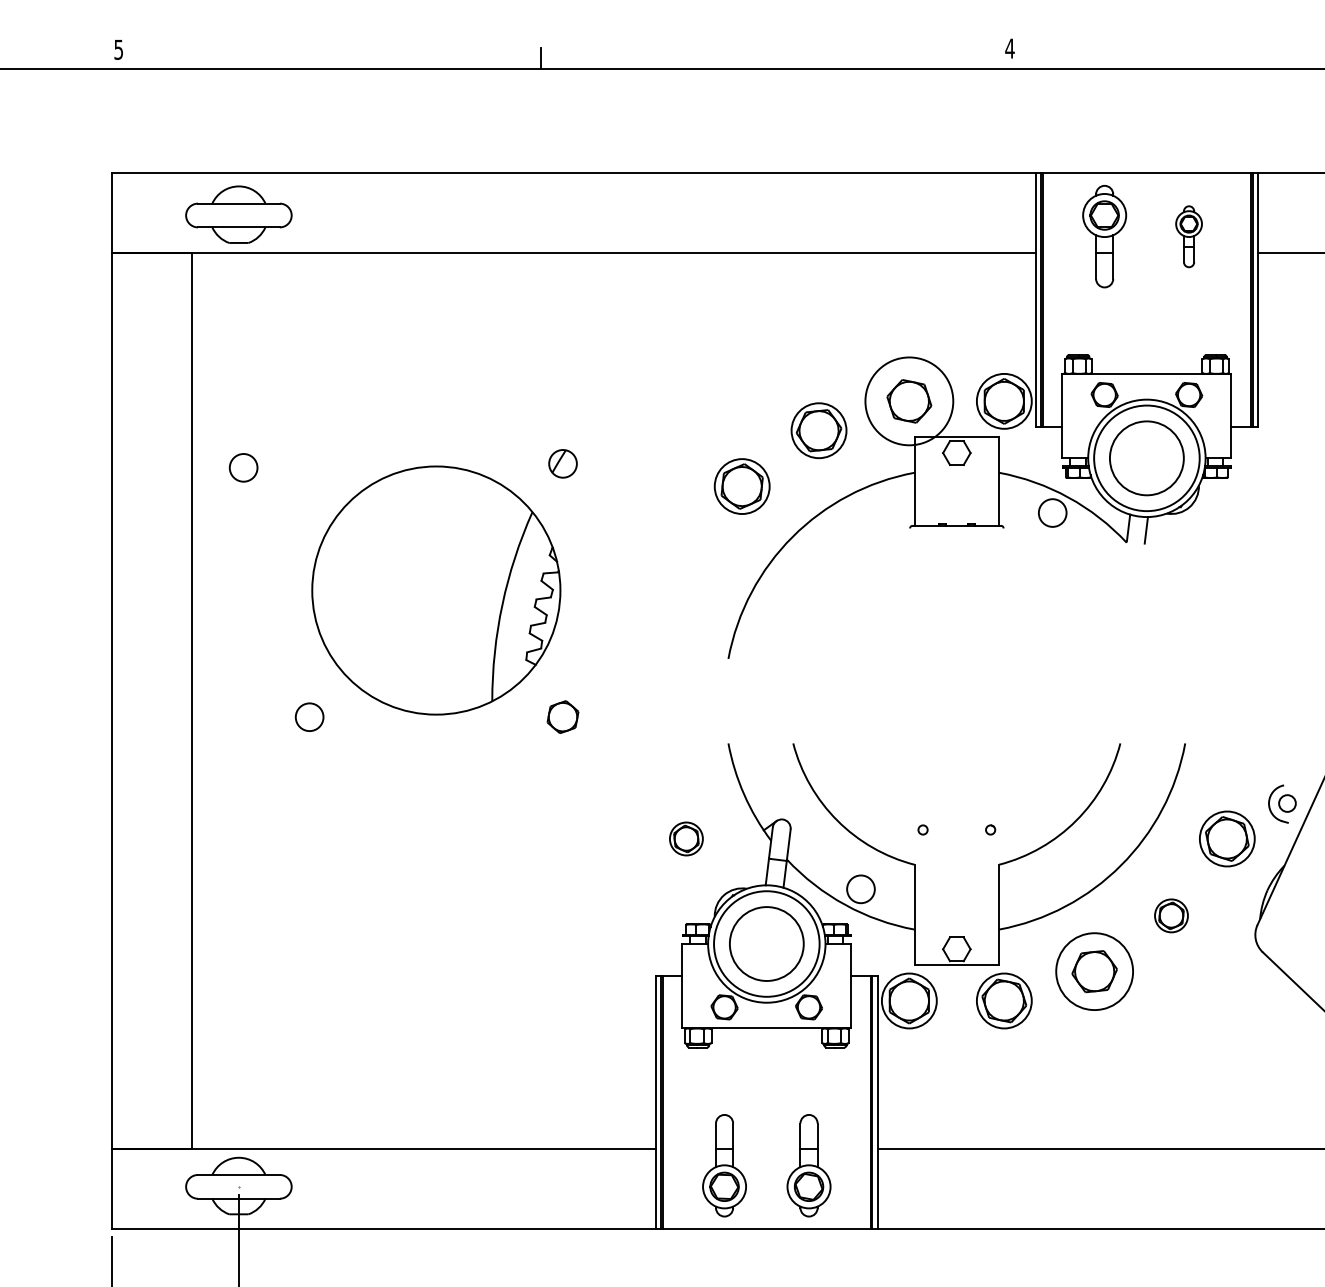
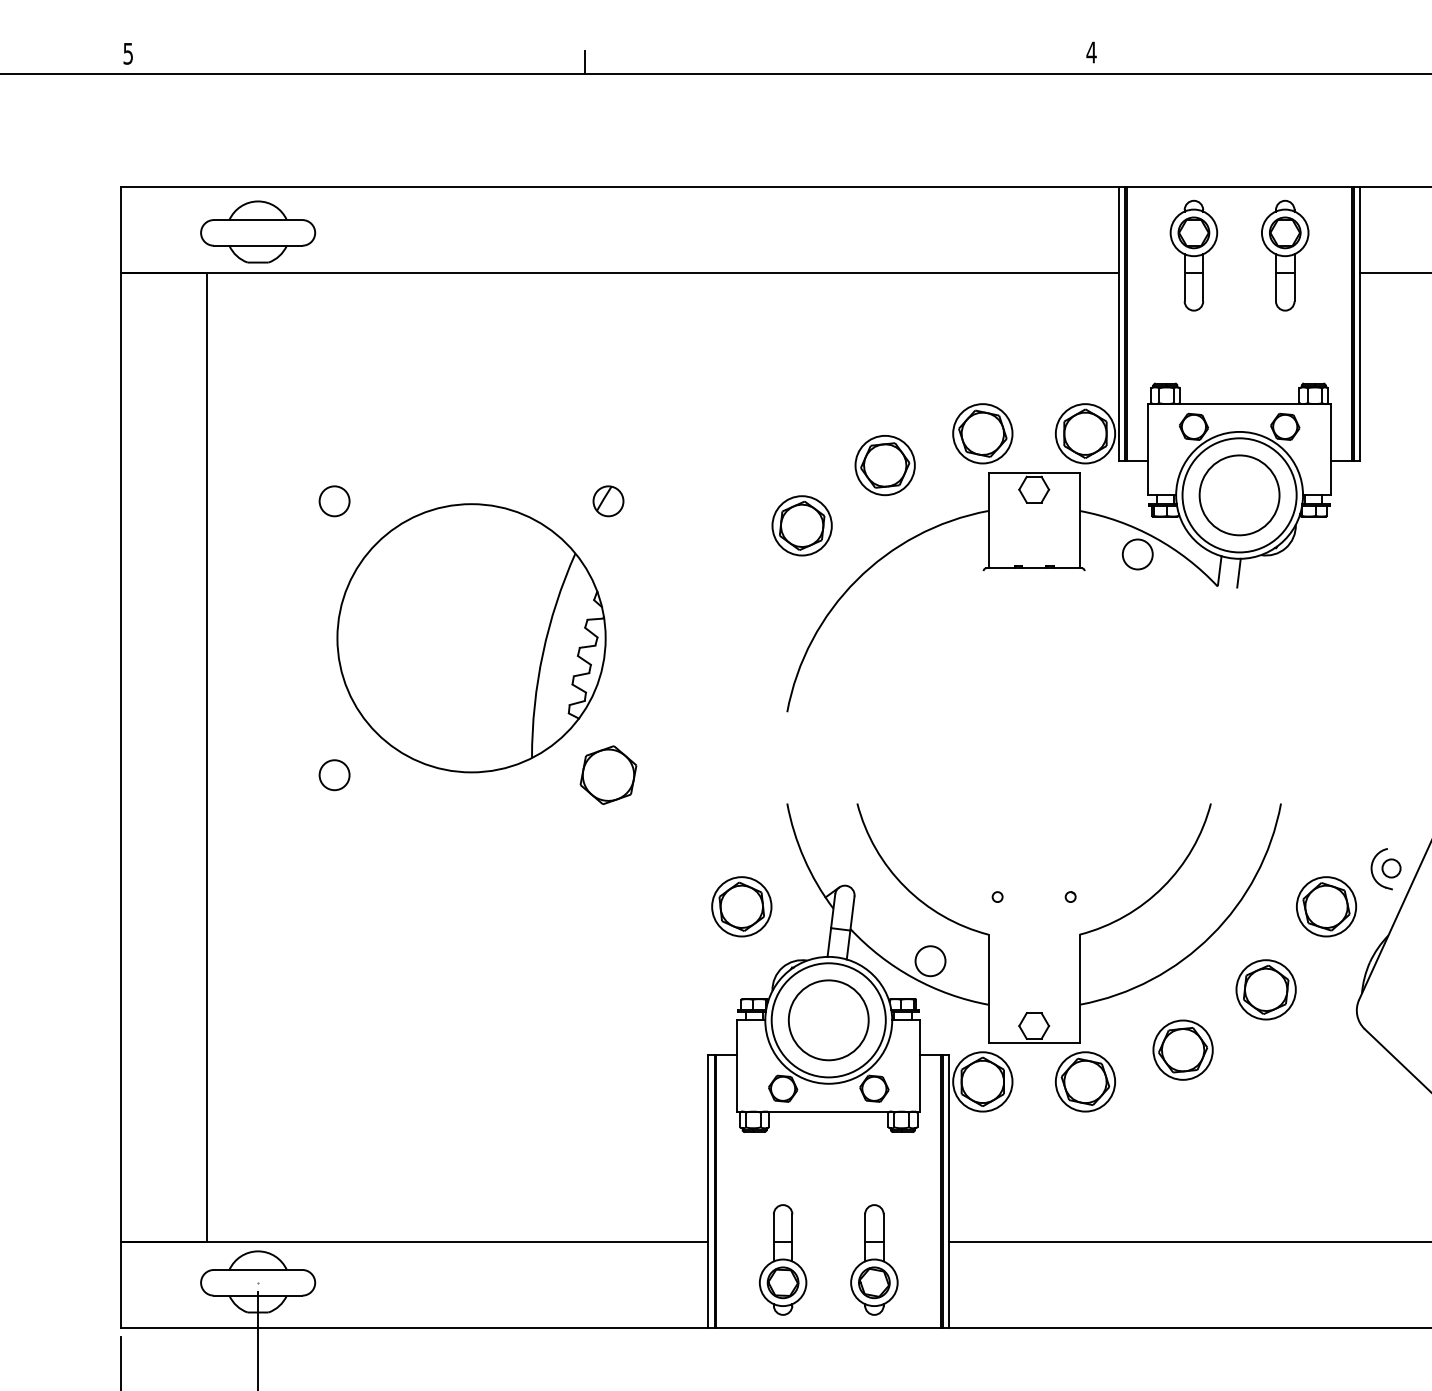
part: (1188, 236) -> (1284, 255), size x1.67
circle: (908, 400) -> (981, 432), size x0.62
circle: (243, 467) -> (334, 500), moved
part: (562, 716) -> (607, 774), size x1.67
part: (686, 838) -> (741, 906), size x1.67
part: (1171, 915) -> (1266, 989), size x1.67
circle: (1094, 971) -> (1182, 1050), size x0.71

